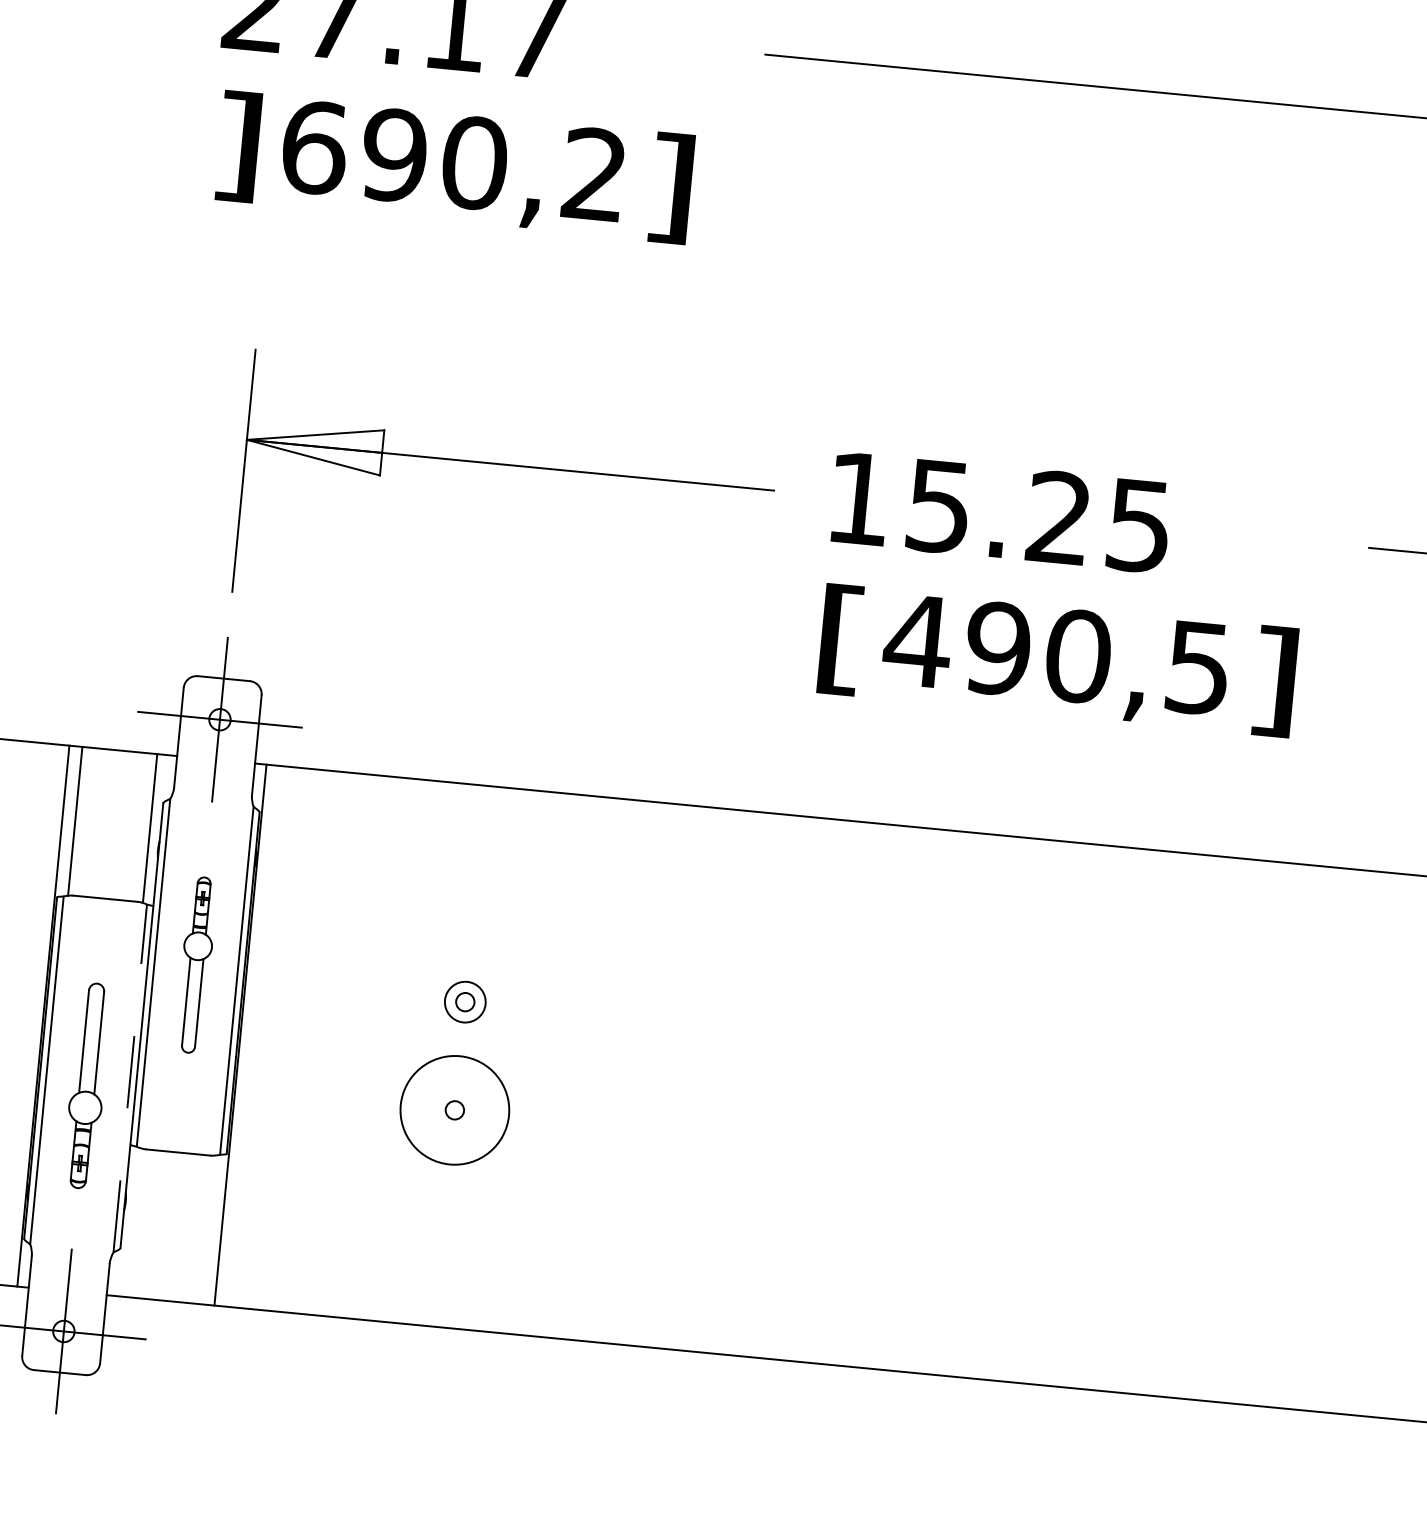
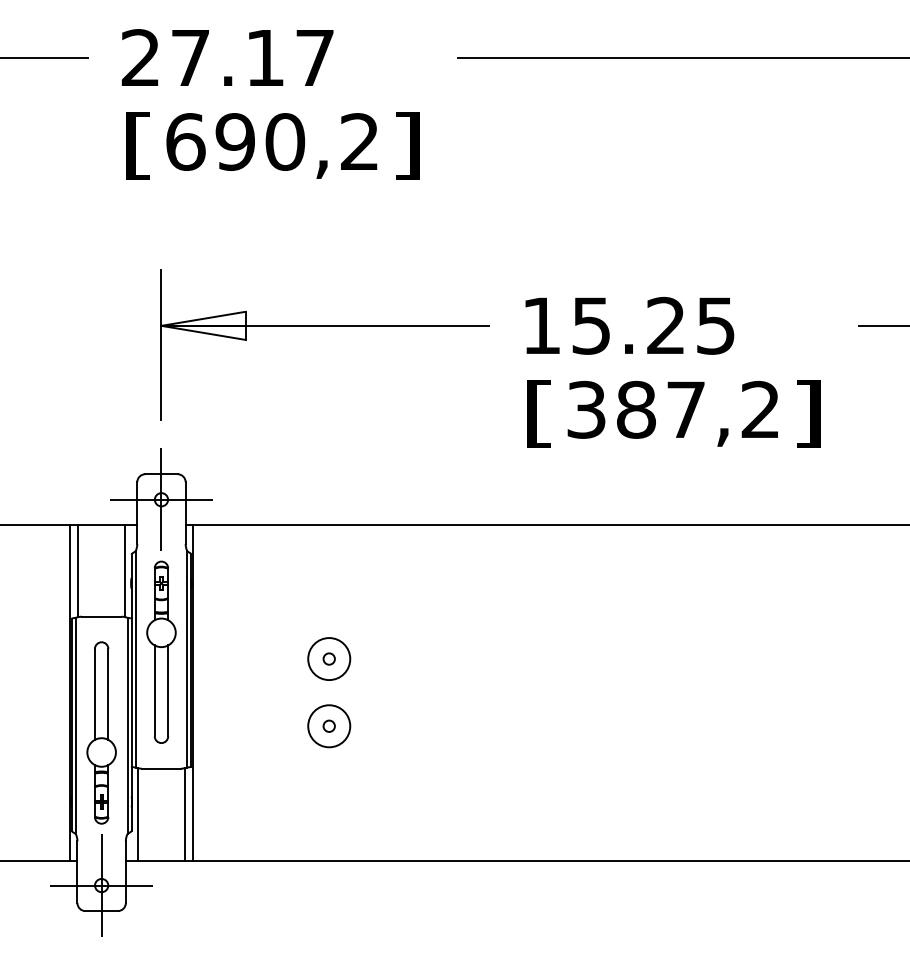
text: (237, 145) -> (138, 145), ] -> [
text: (1054, 653) -> (671, 409), 490,5 -> 387,2
part: (196, 963) -> (161, 651), size x1.67
circle: (465, 1002) -> (329, 659), size x1.67
line: (130, 1077) -> (127, 725), dashed -> solid
part: (87, 1085) -> (101, 732), size x1.43
circle: (455, 1110) -> (329, 726), size x0.62
line: (134, 1222) -> (138, 814), added
line: (208, 1229) -> (184, 814), added

